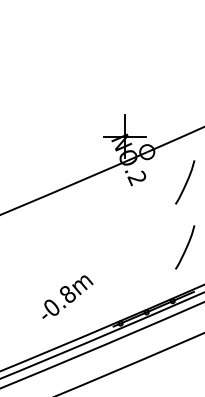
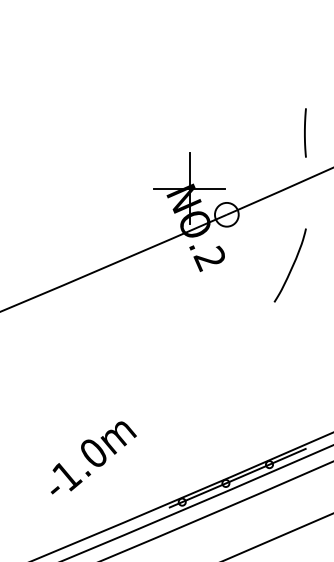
line: (193, 102) -> (304, 131), added
curve: (185, 247) -> (290, 374), removed
text: (59, 300) -> (79, 463), -0.8m -> -1.0m

